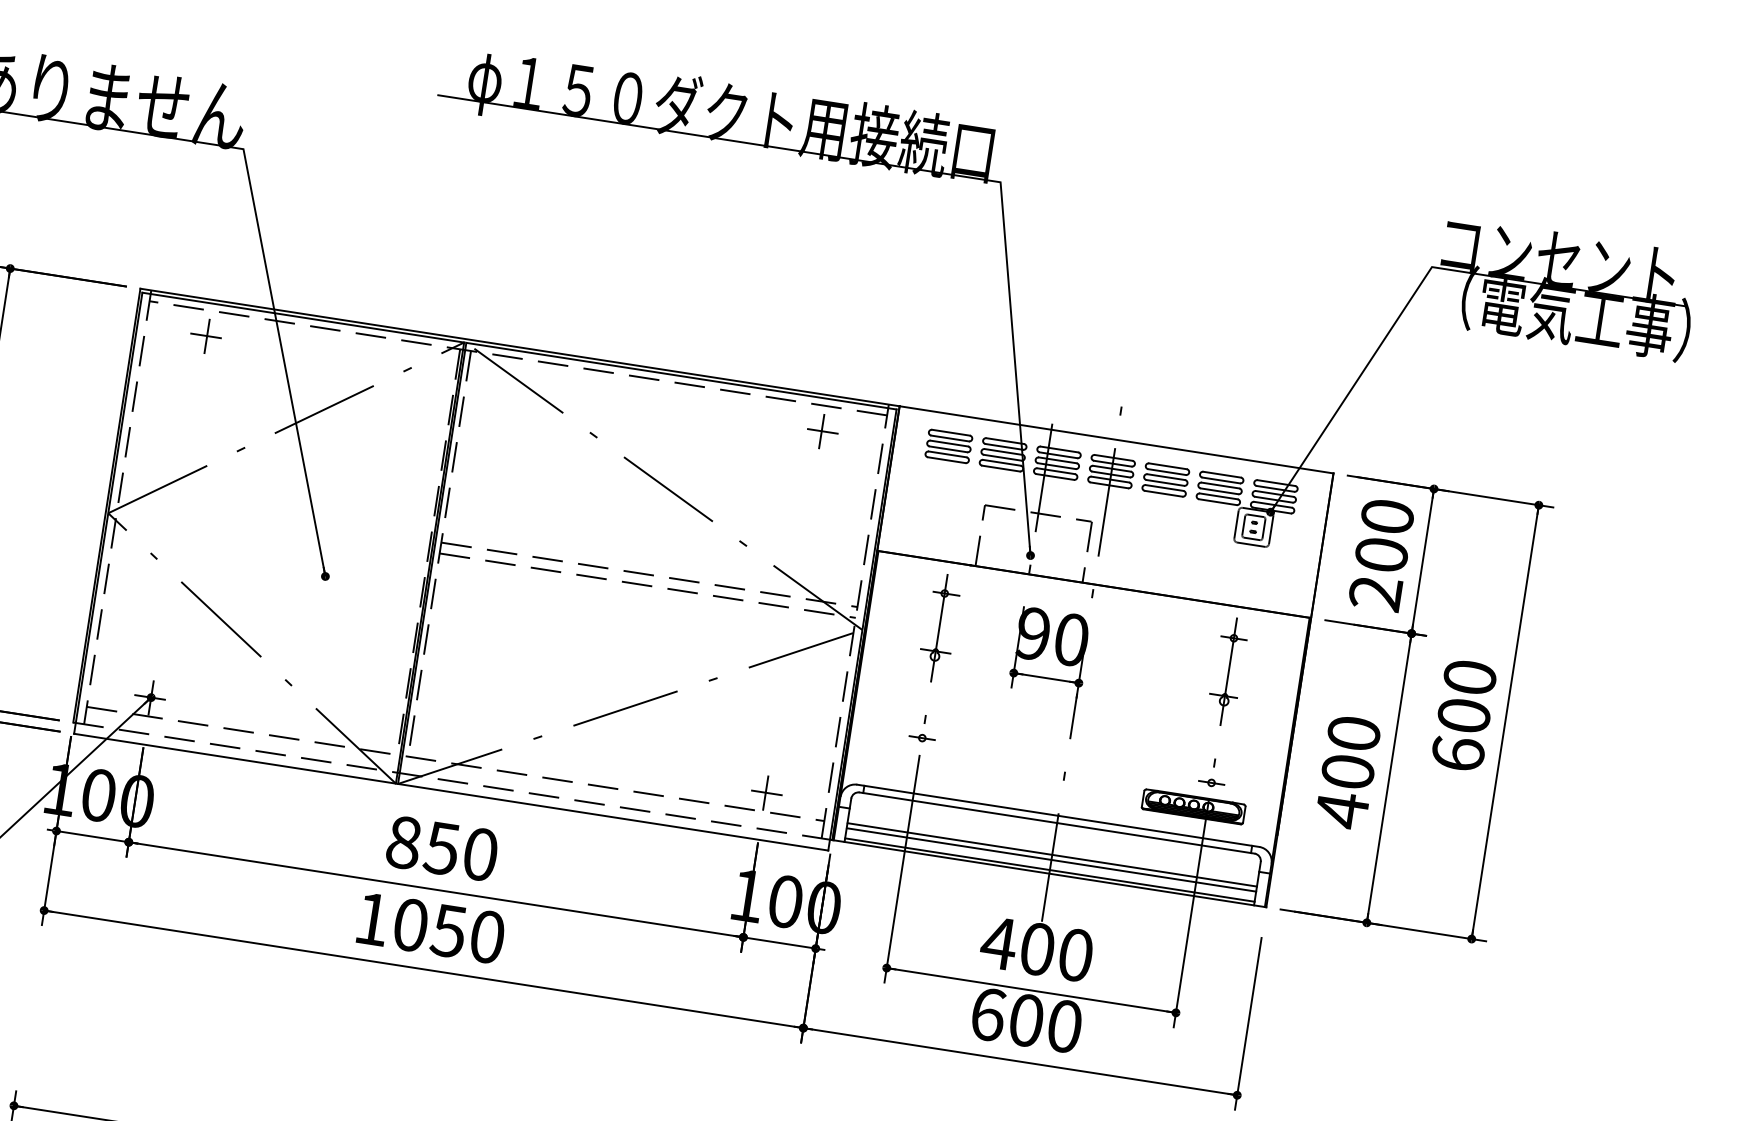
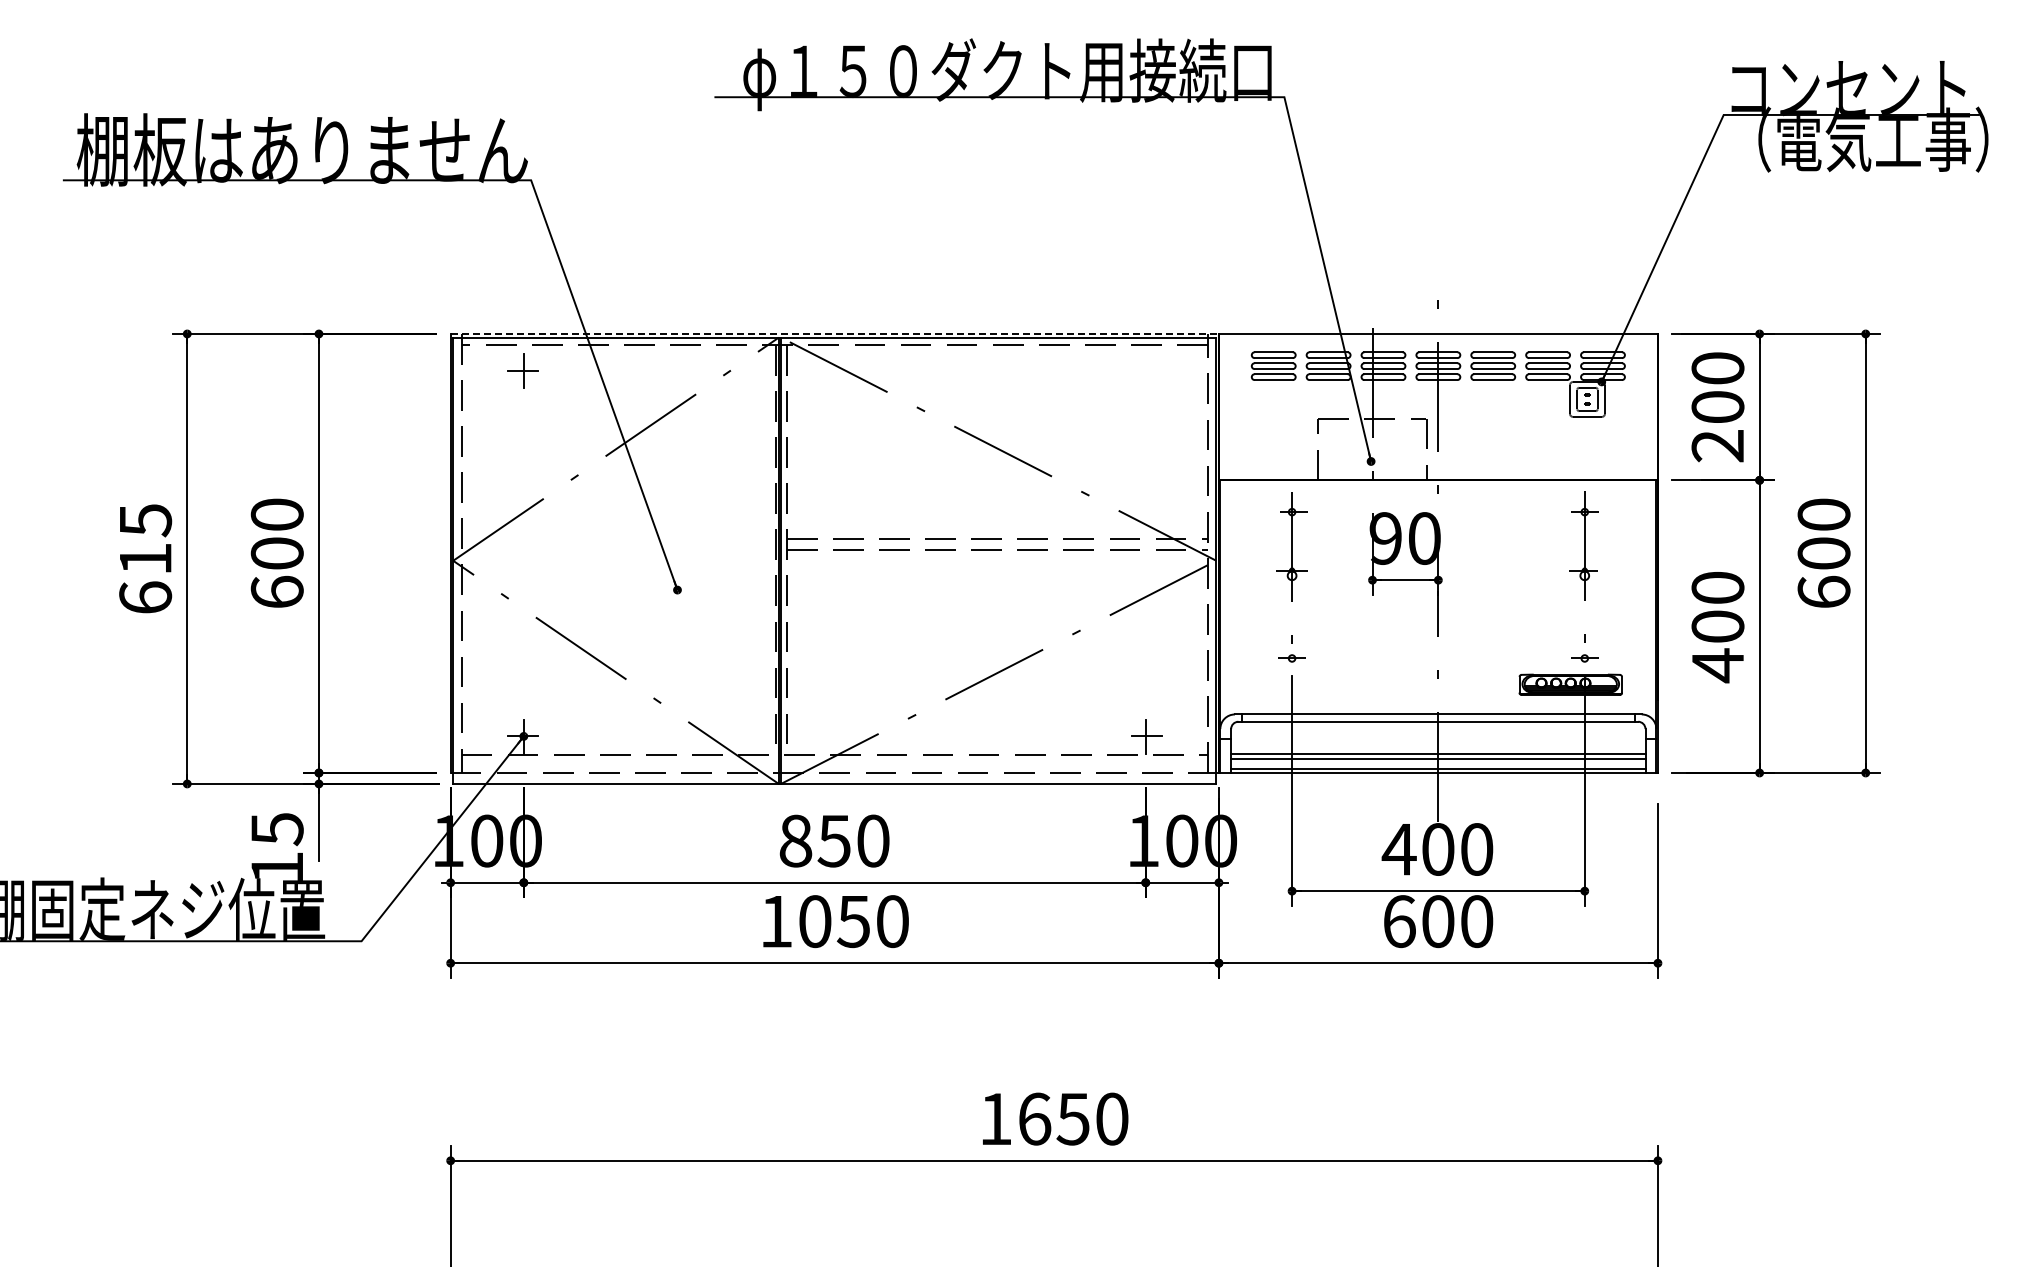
line: (520, 347) -> (835, 333), solid -> dashed
part: (822, 431) -> (1146, 370), removed

